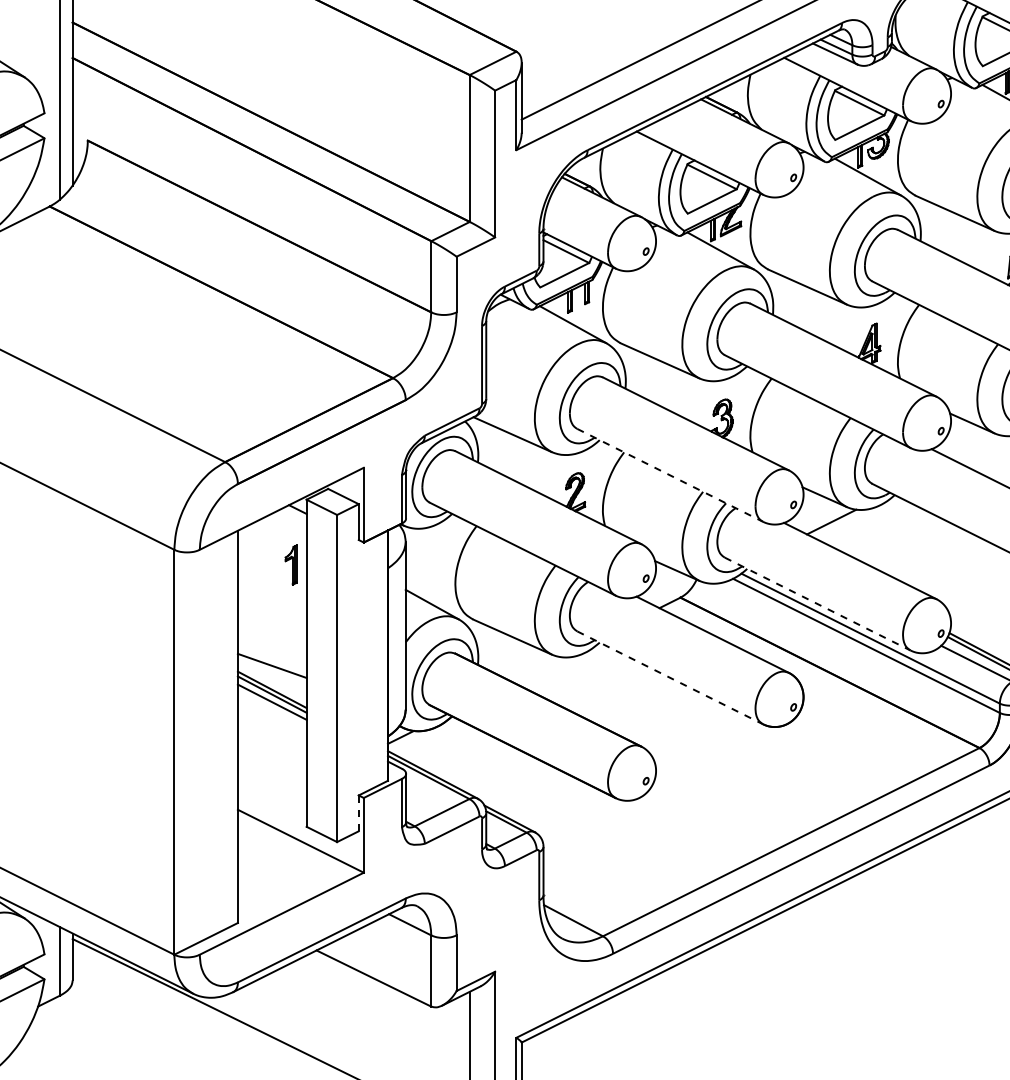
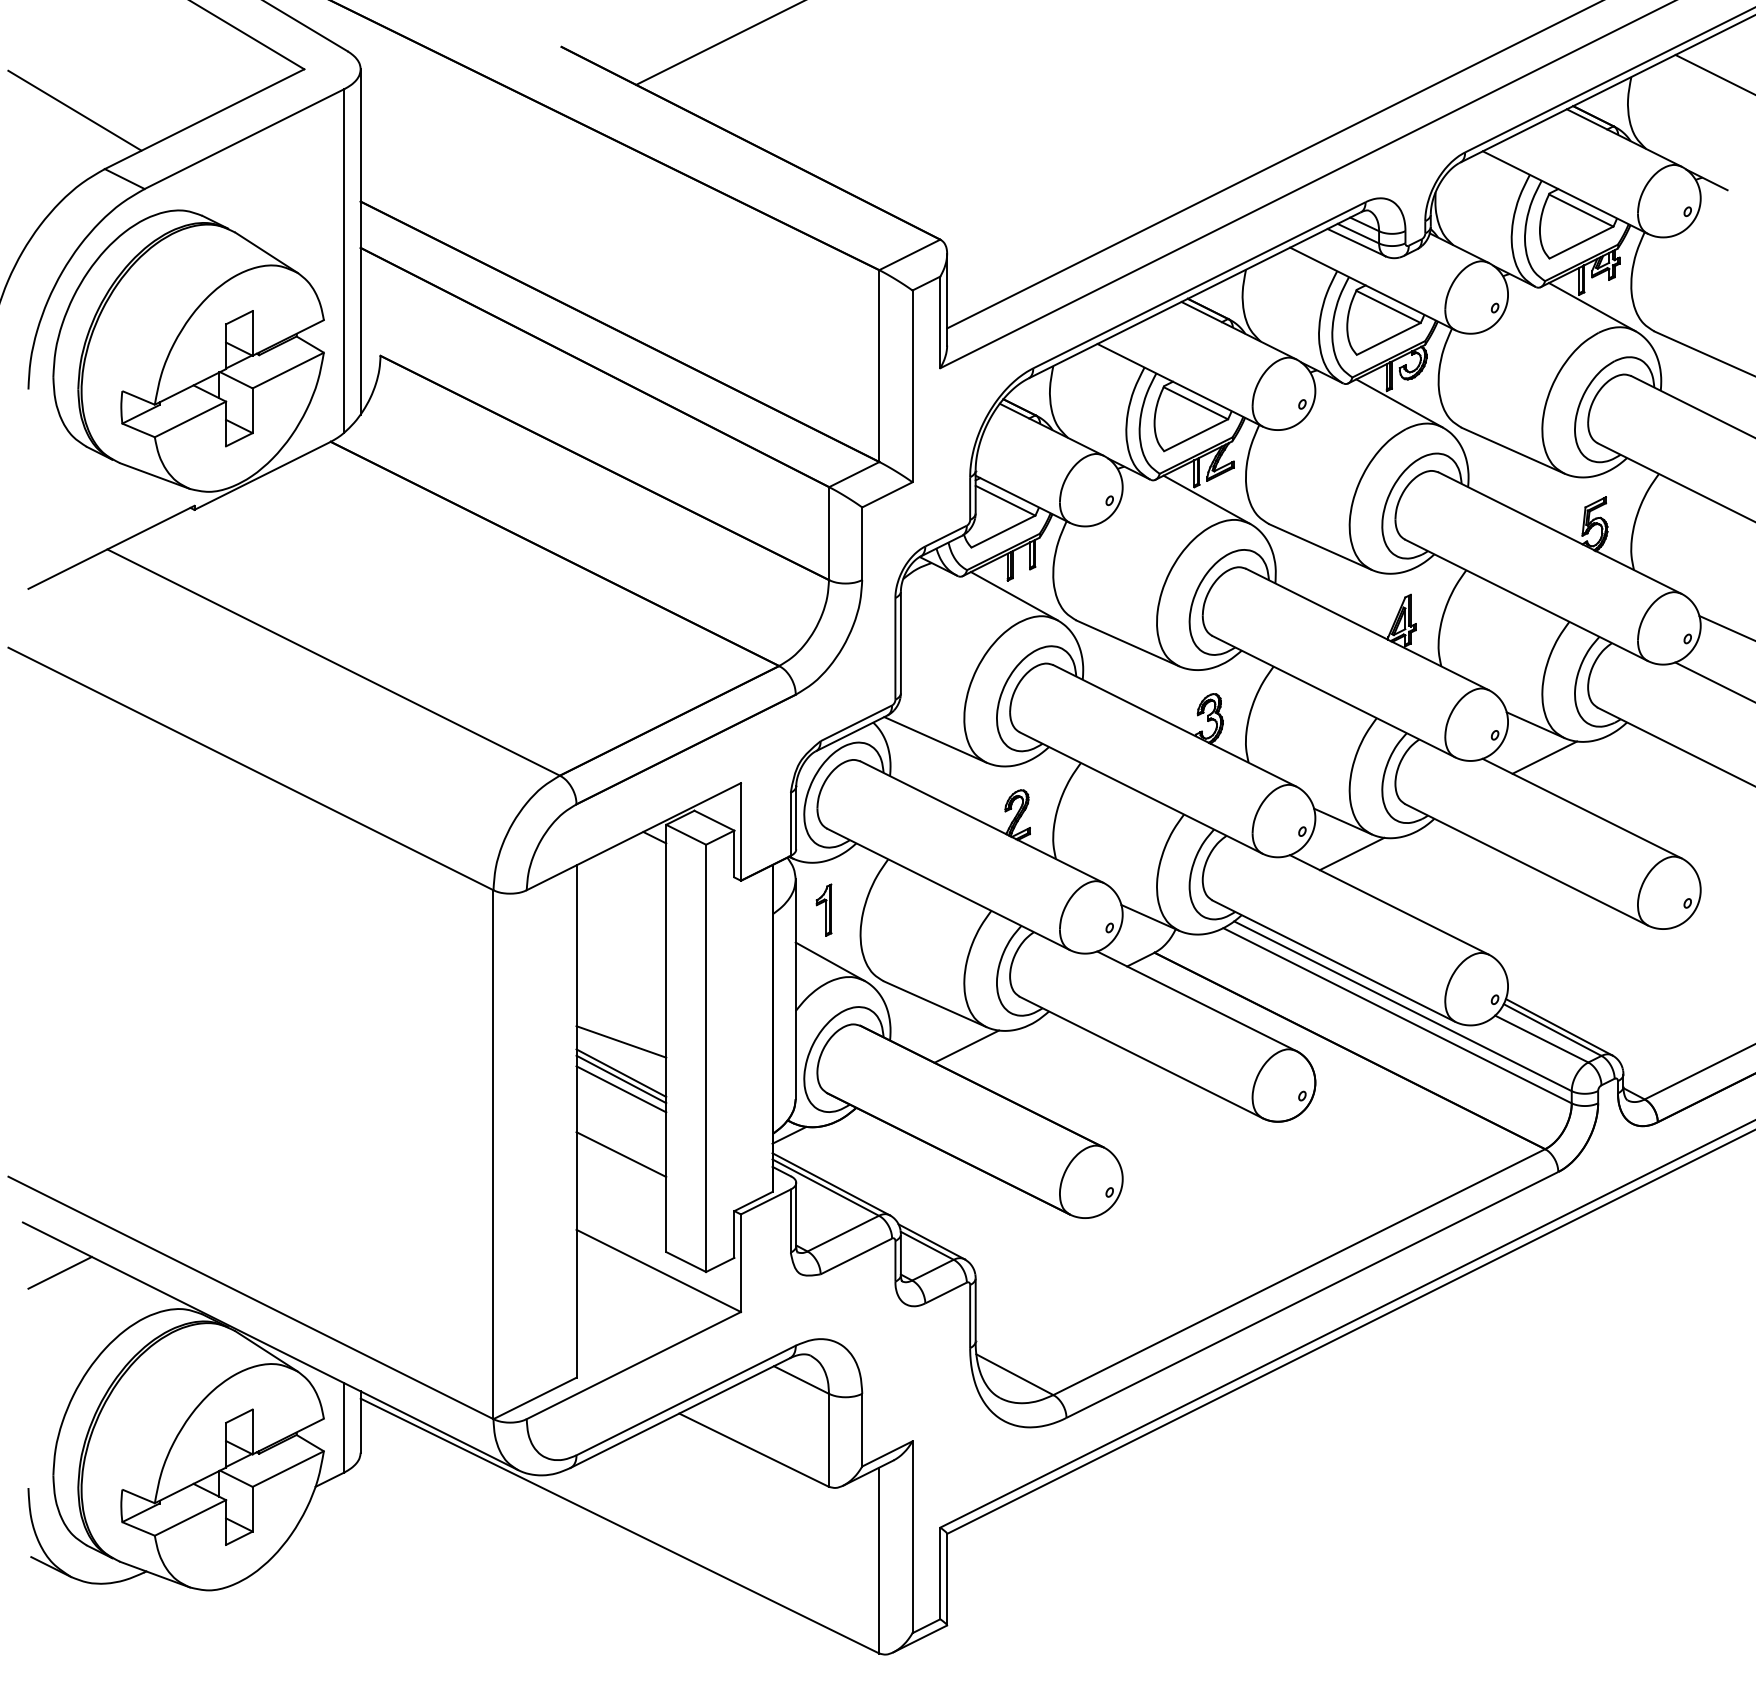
line: (978, 448) -> (1544, 757), added
line: (670, 475) -> (1141, 793), dashed -> solid
part: (290, 564) -> (823, 909), moved
line: (817, 604) -> (1333, 961), dashed -> solid
line: (536, 669) -> (966, 1046), added
line: (670, 677) -> (1141, 1057), dashed -> solid
line: (272, 752) -> (621, 1154), added
line: (358, 814) -> (734, 1235), dashed -> solid

